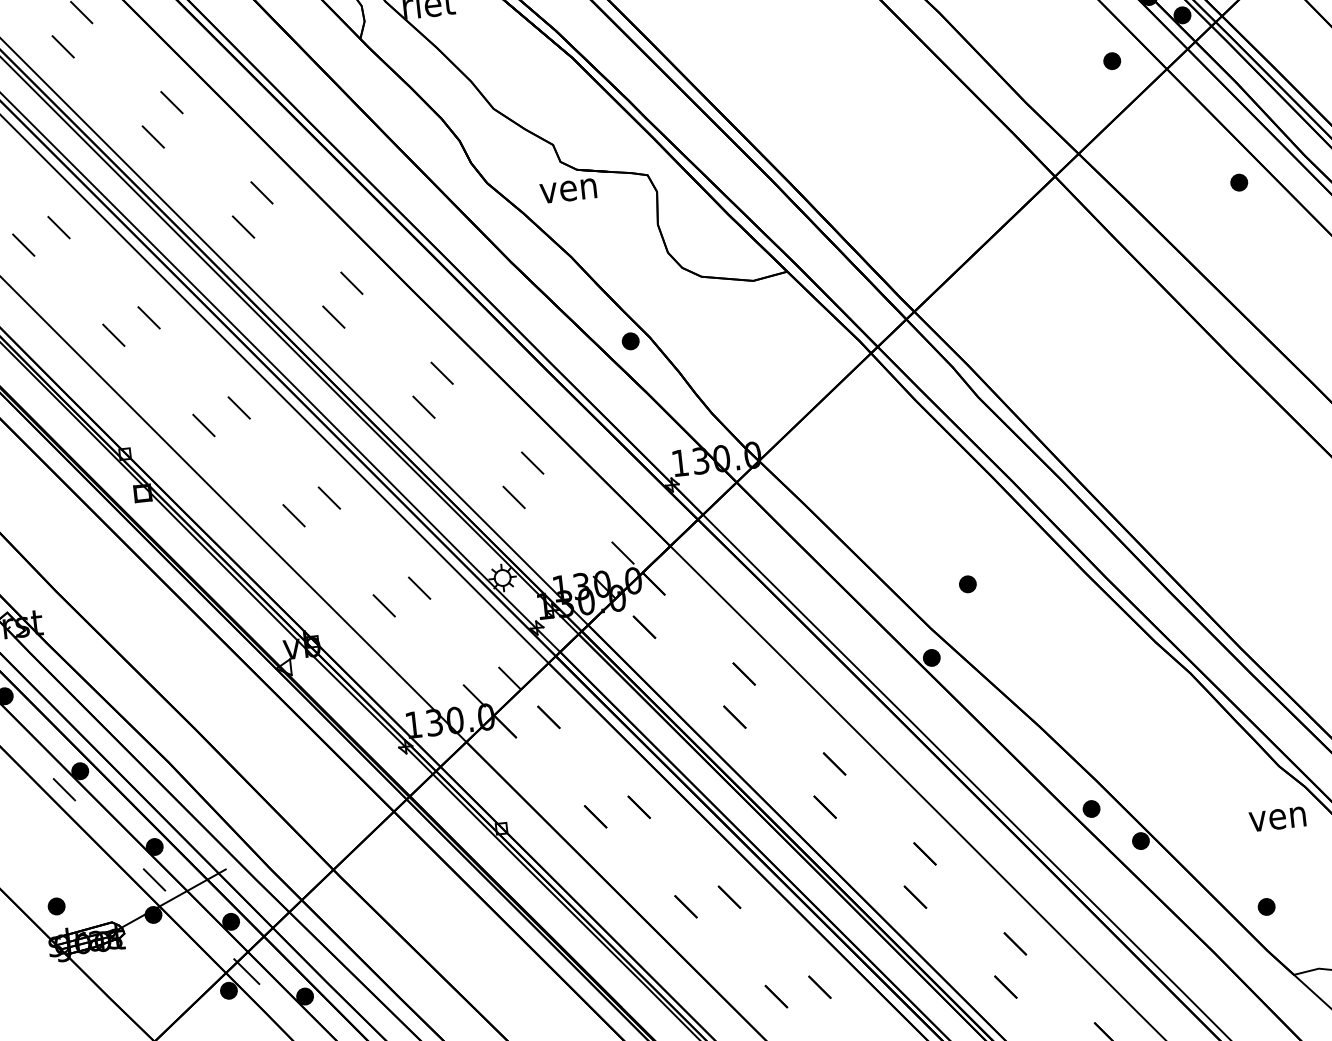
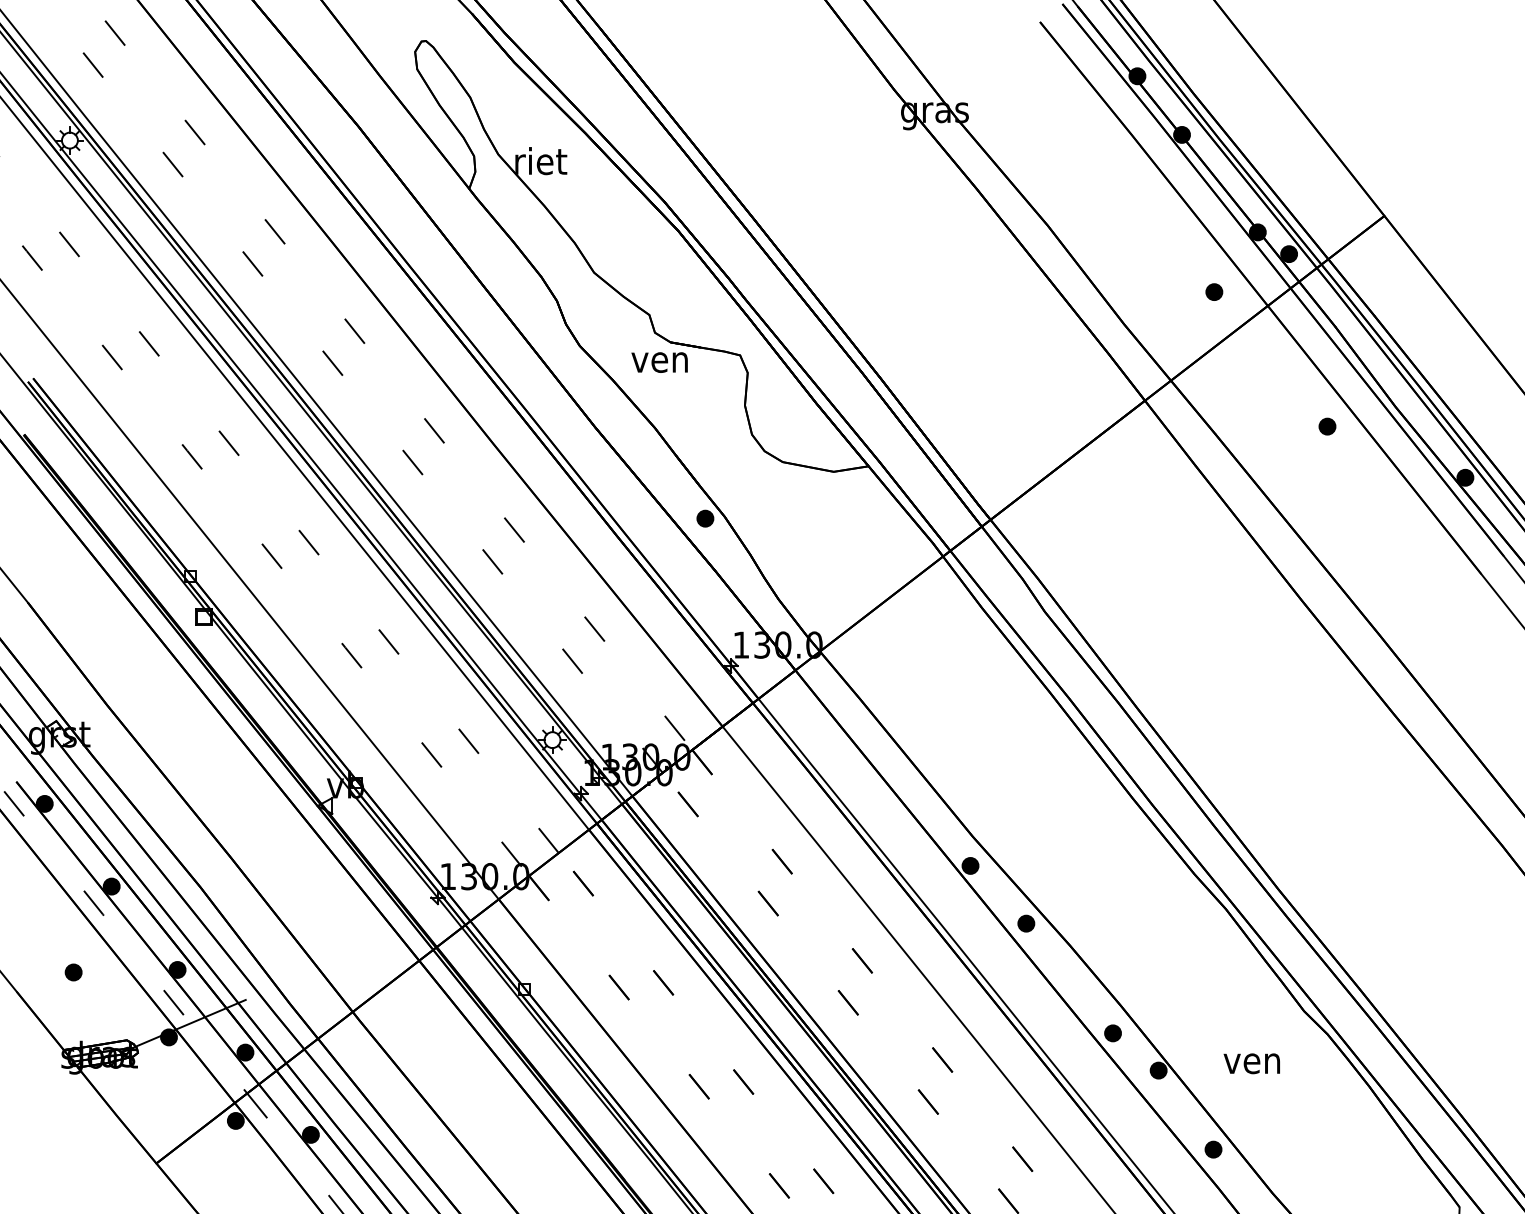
part: (968, 584) -> (1026, 923), moved
text: (1277, 819) -> (1251, 1063), moved
part: (56, 906) -> (73, 972), moved
part: (1266, 906) -> (1213, 1149), moved

